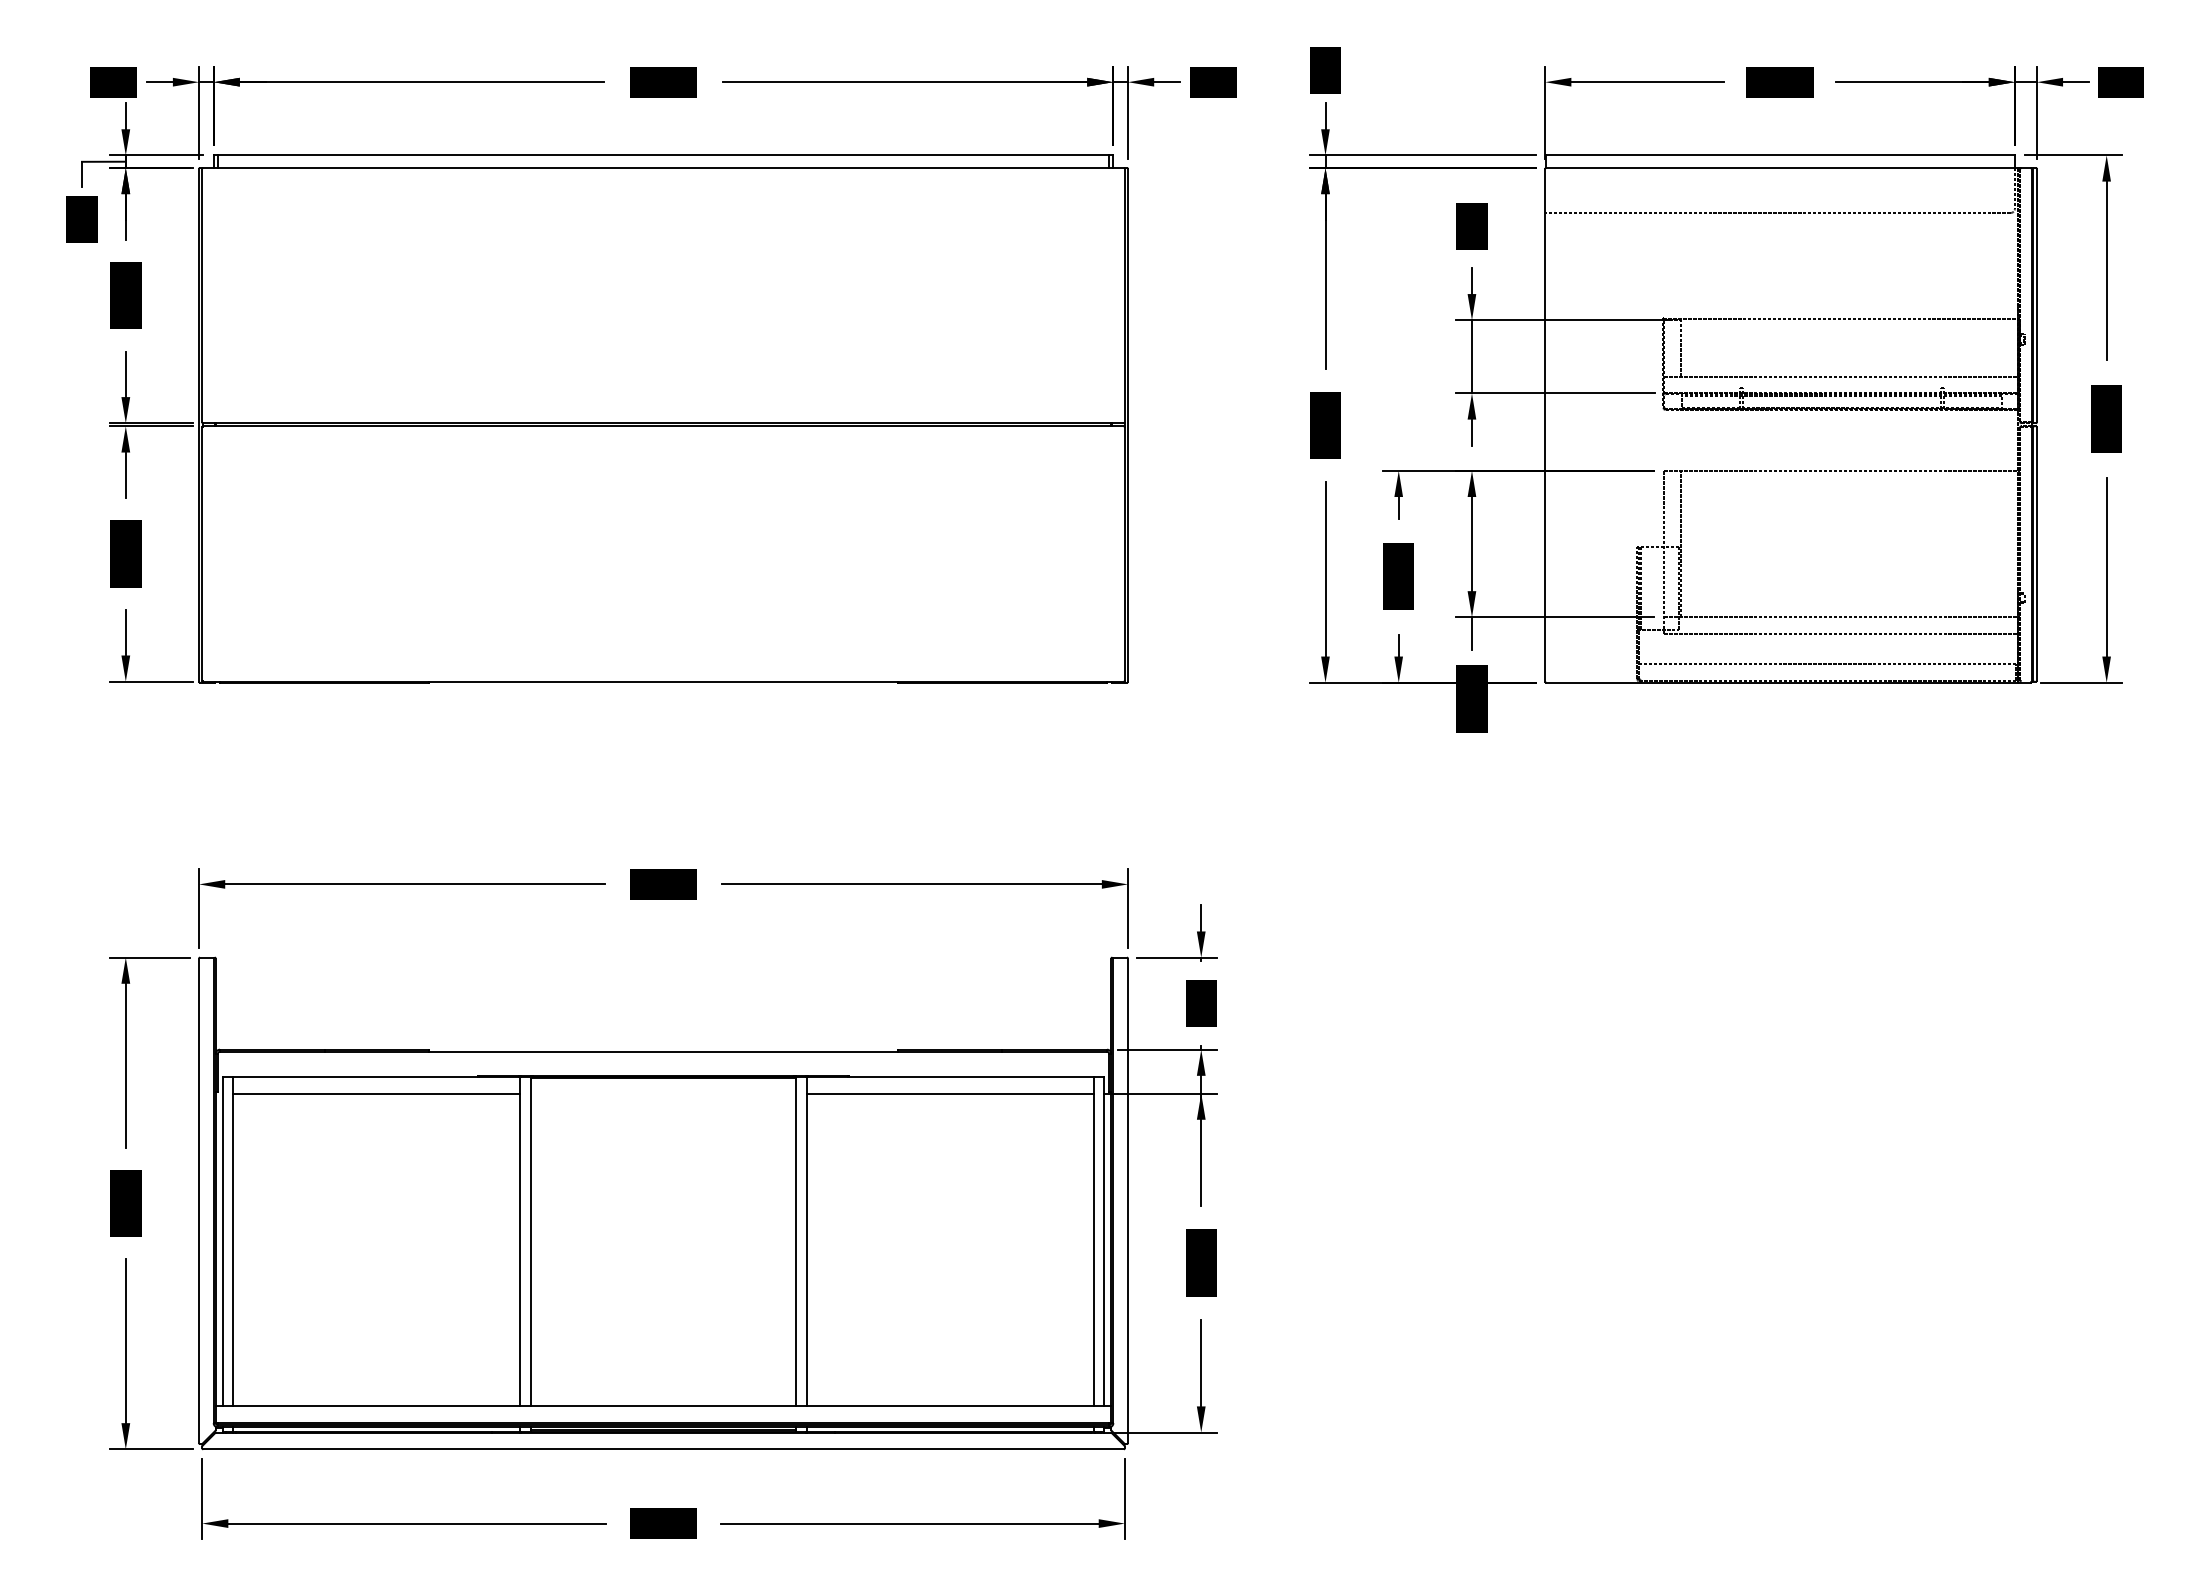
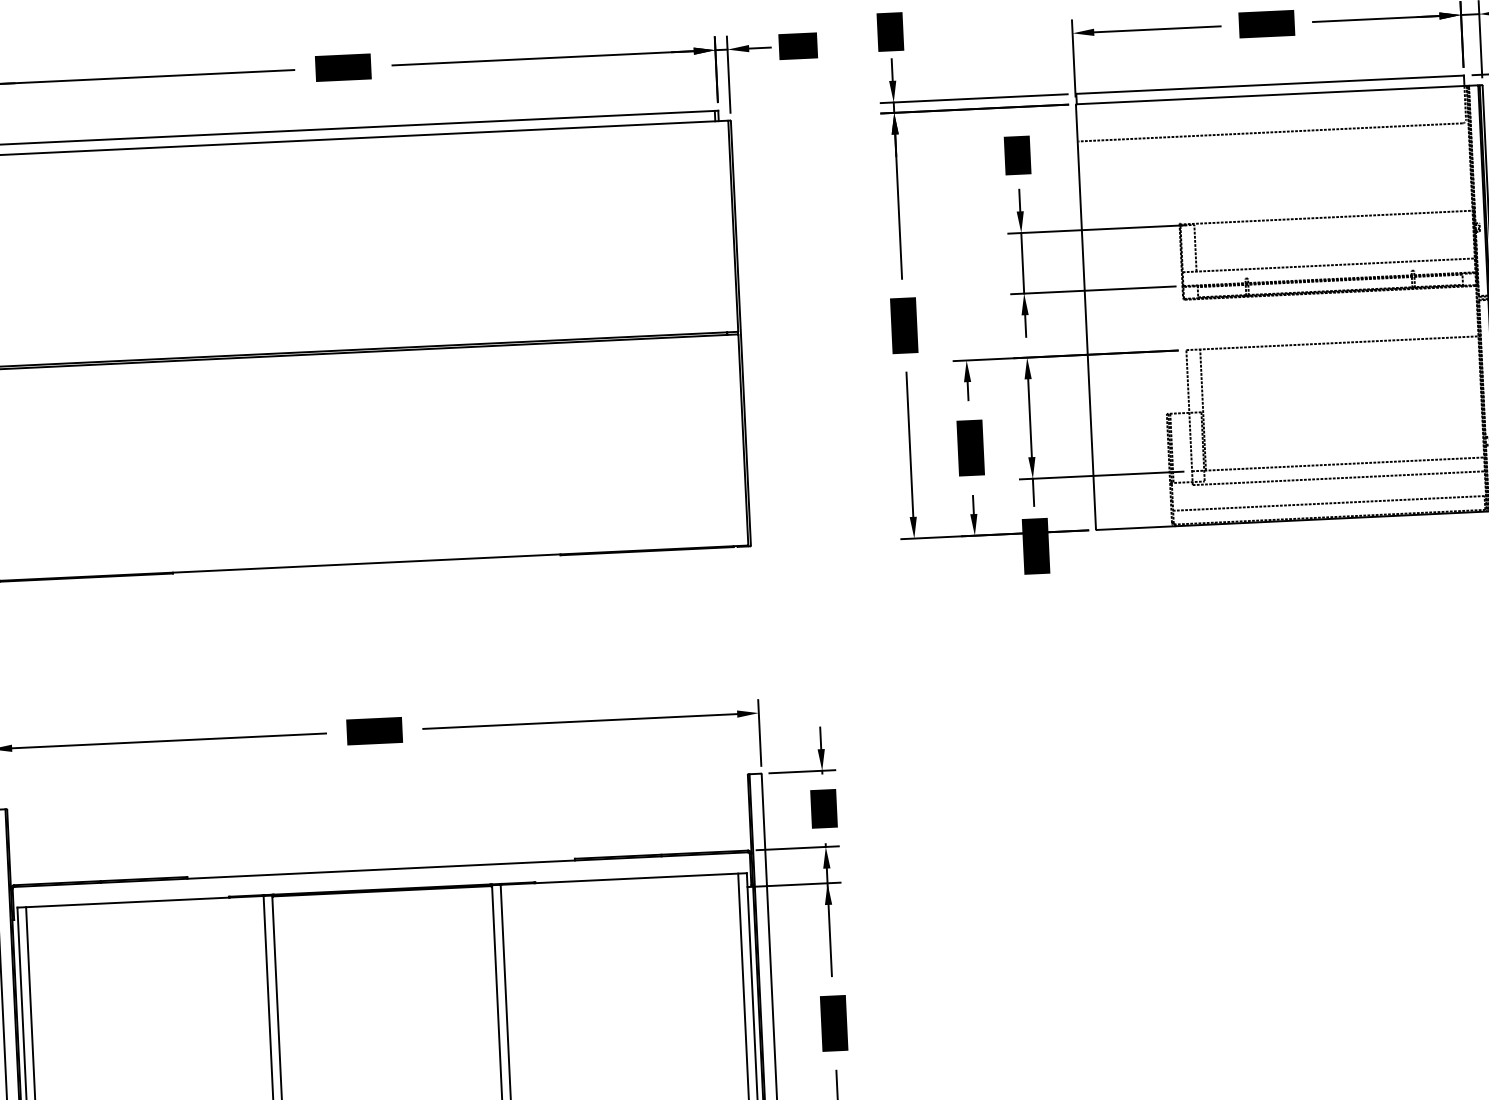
line: (376, 1093) -> (145, 915), removed
line: (950, 1093) -> (620, 892), removed

